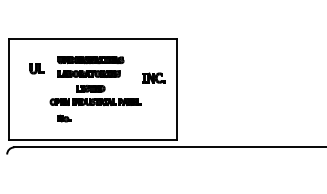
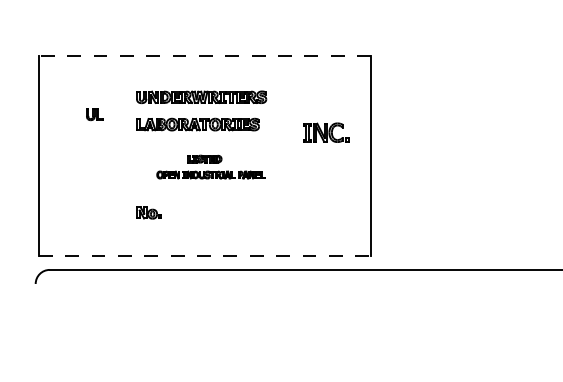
line: (92, 39) -> (204, 56), solid -> dashed
part: (36, 68) -> (93, 113), size x0.6
part: (95, 95) -> (210, 167), size x0.6
line: (92, 140) -> (204, 256), solid -> dashed

